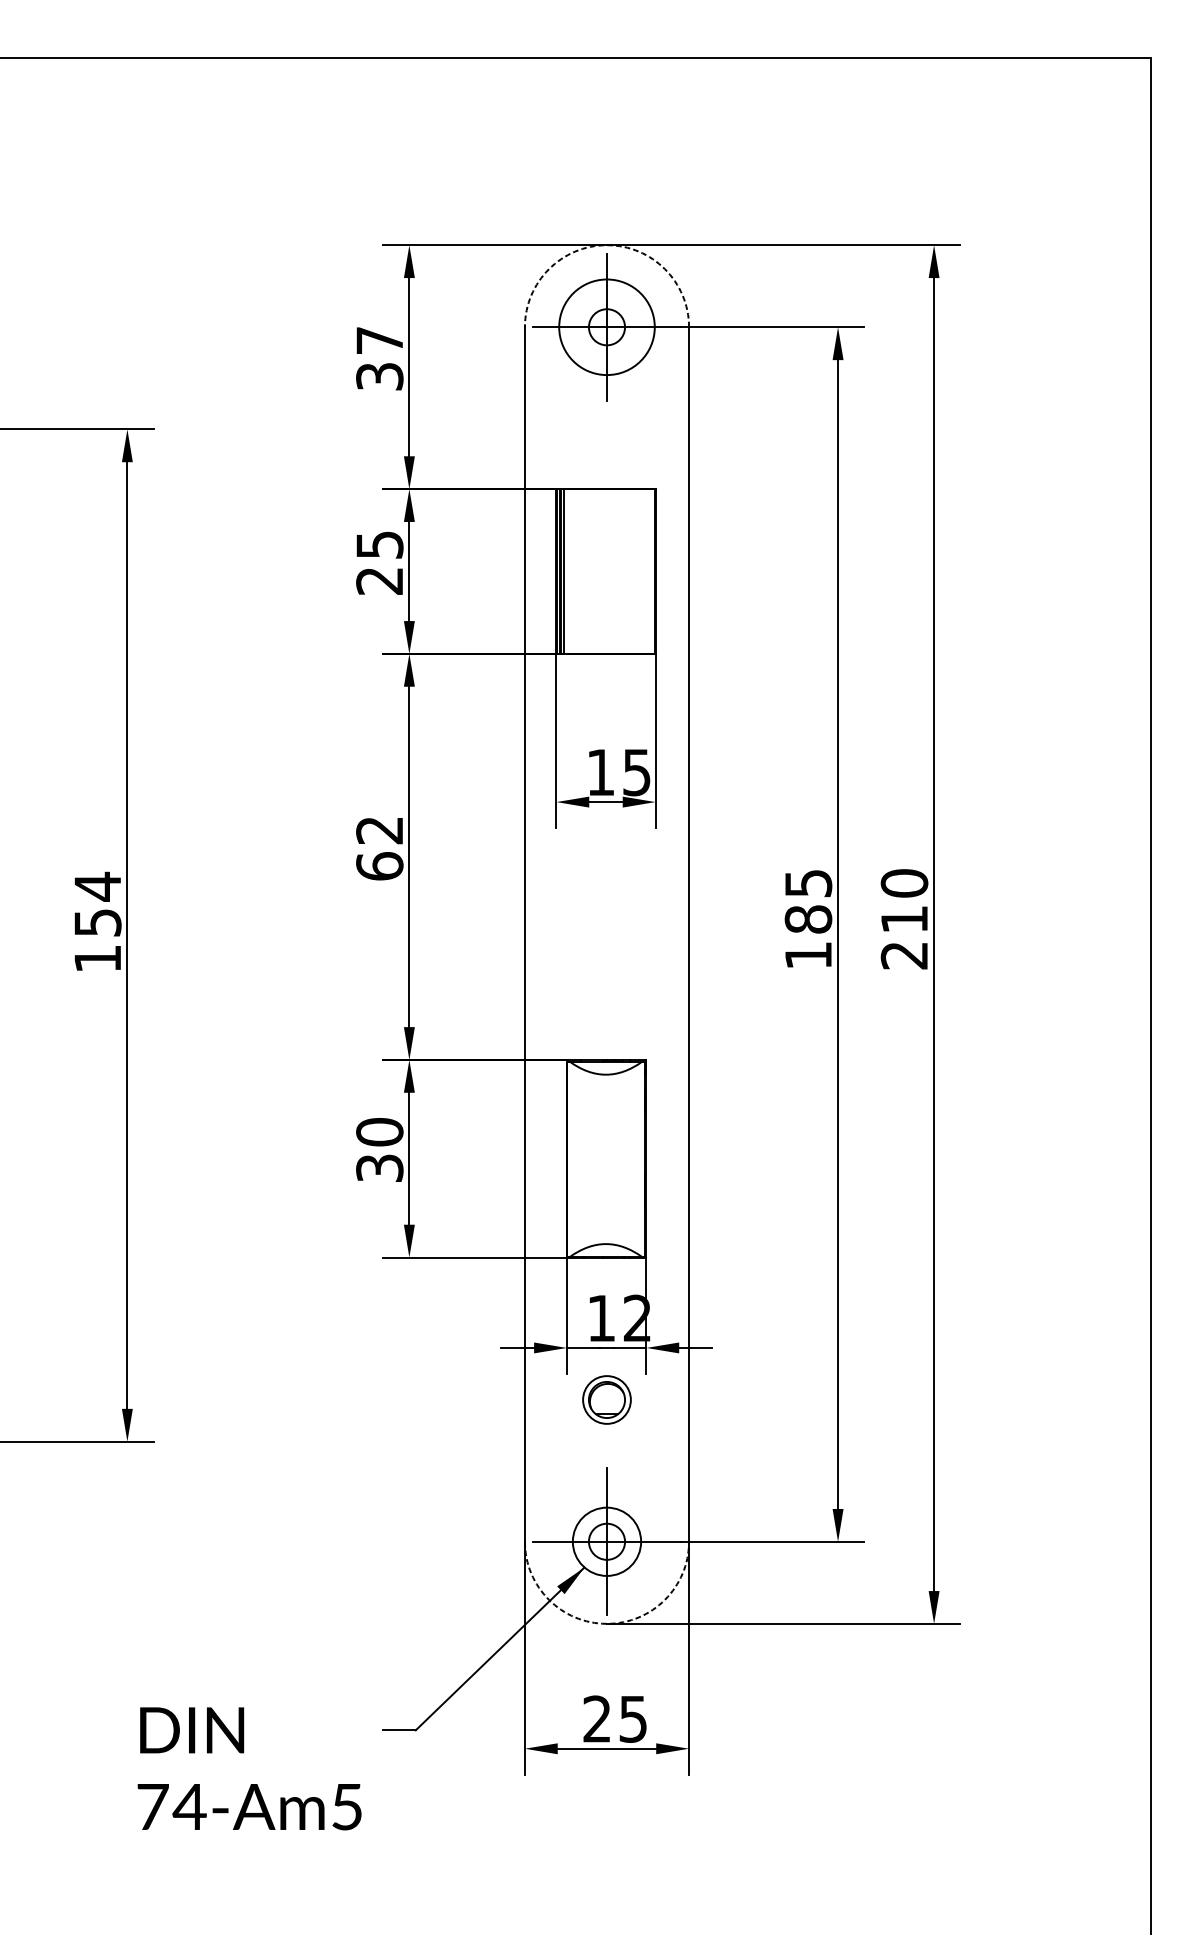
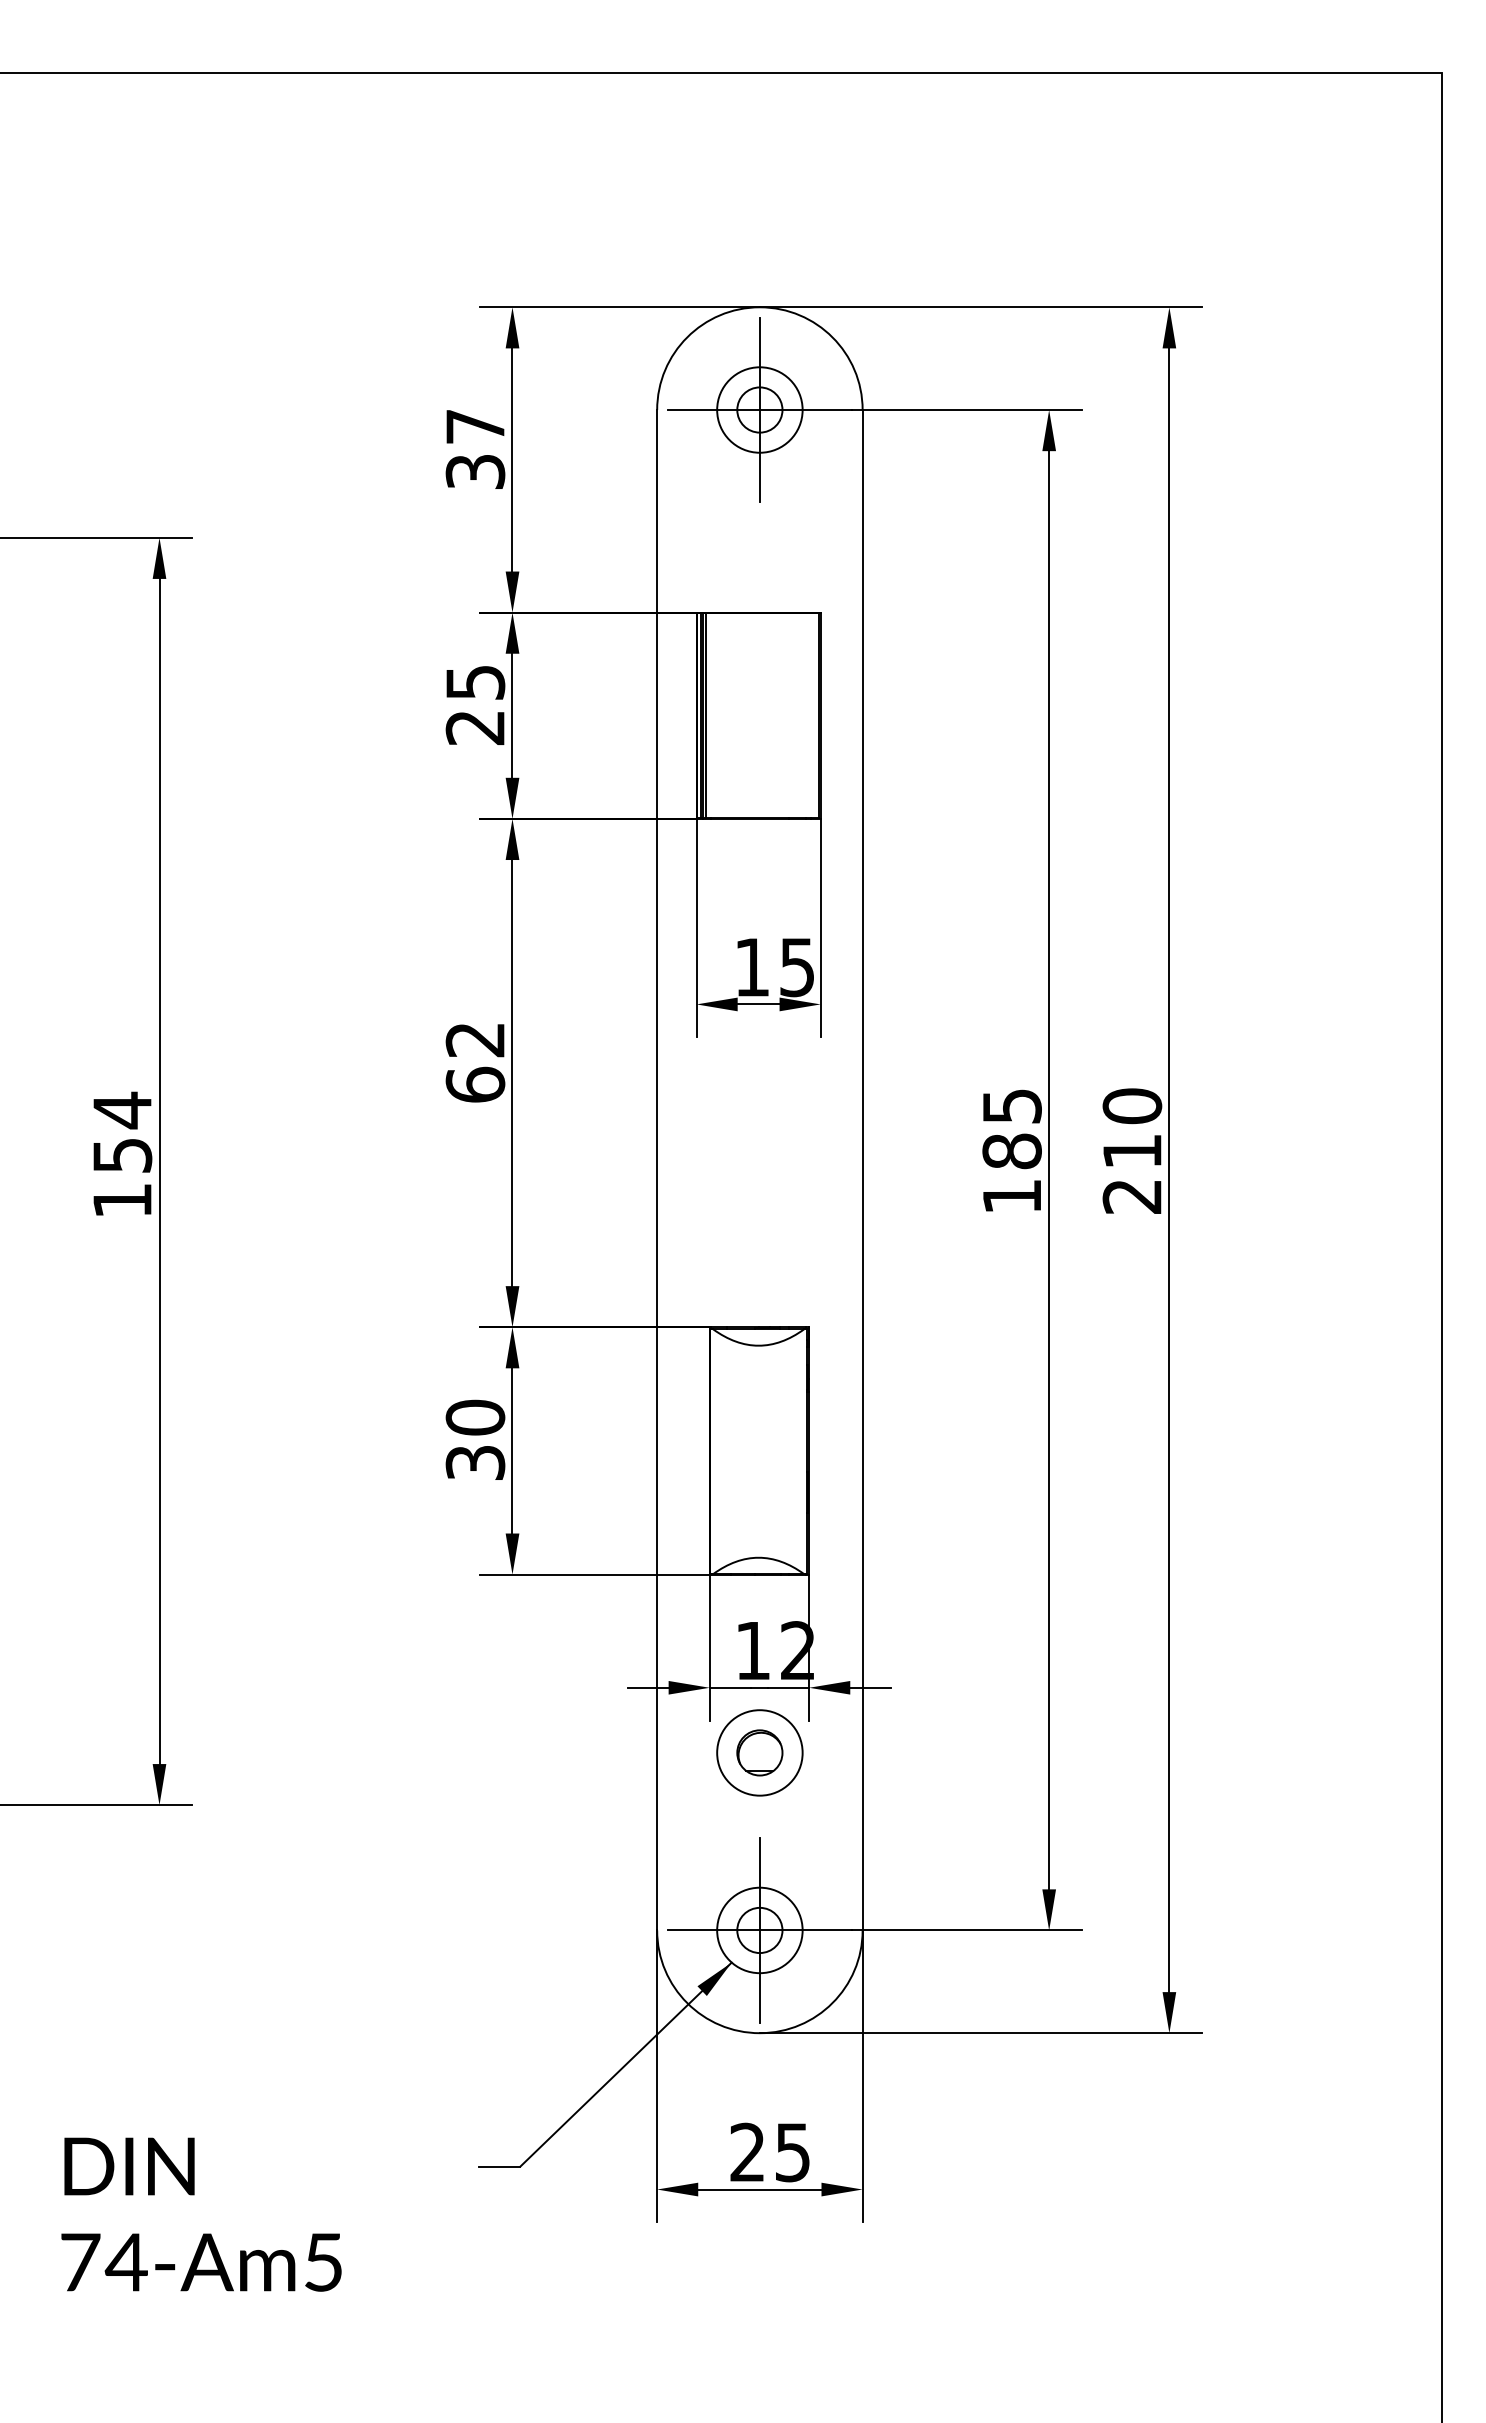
arc: (606, 245) -> (759, 307), dashed -> solid
circle: (606, 326) -> (759, 409), size x0.71
circle: (606, 1399) -> (759, 1752), size x1.43
arc: (606, 1624) -> (759, 2033), dashed -> solid
text: (249, 1768) -> (201, 2214), moved

